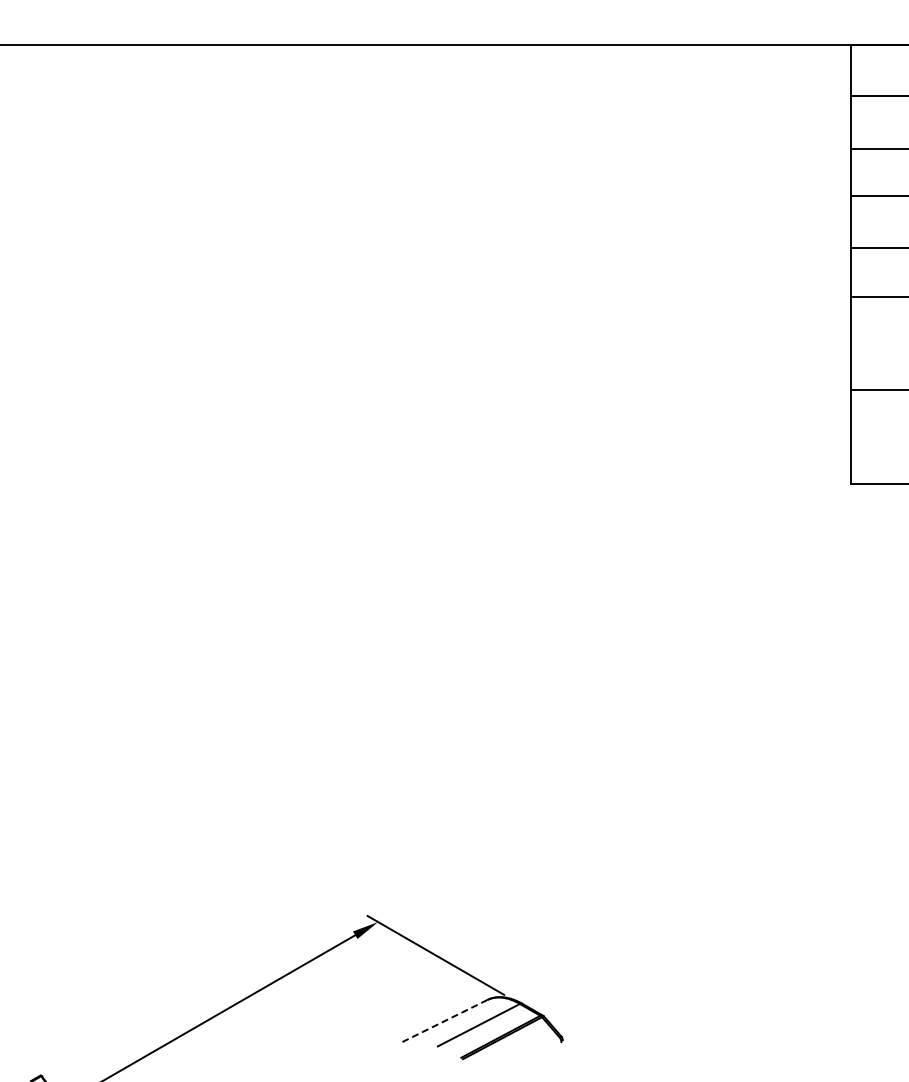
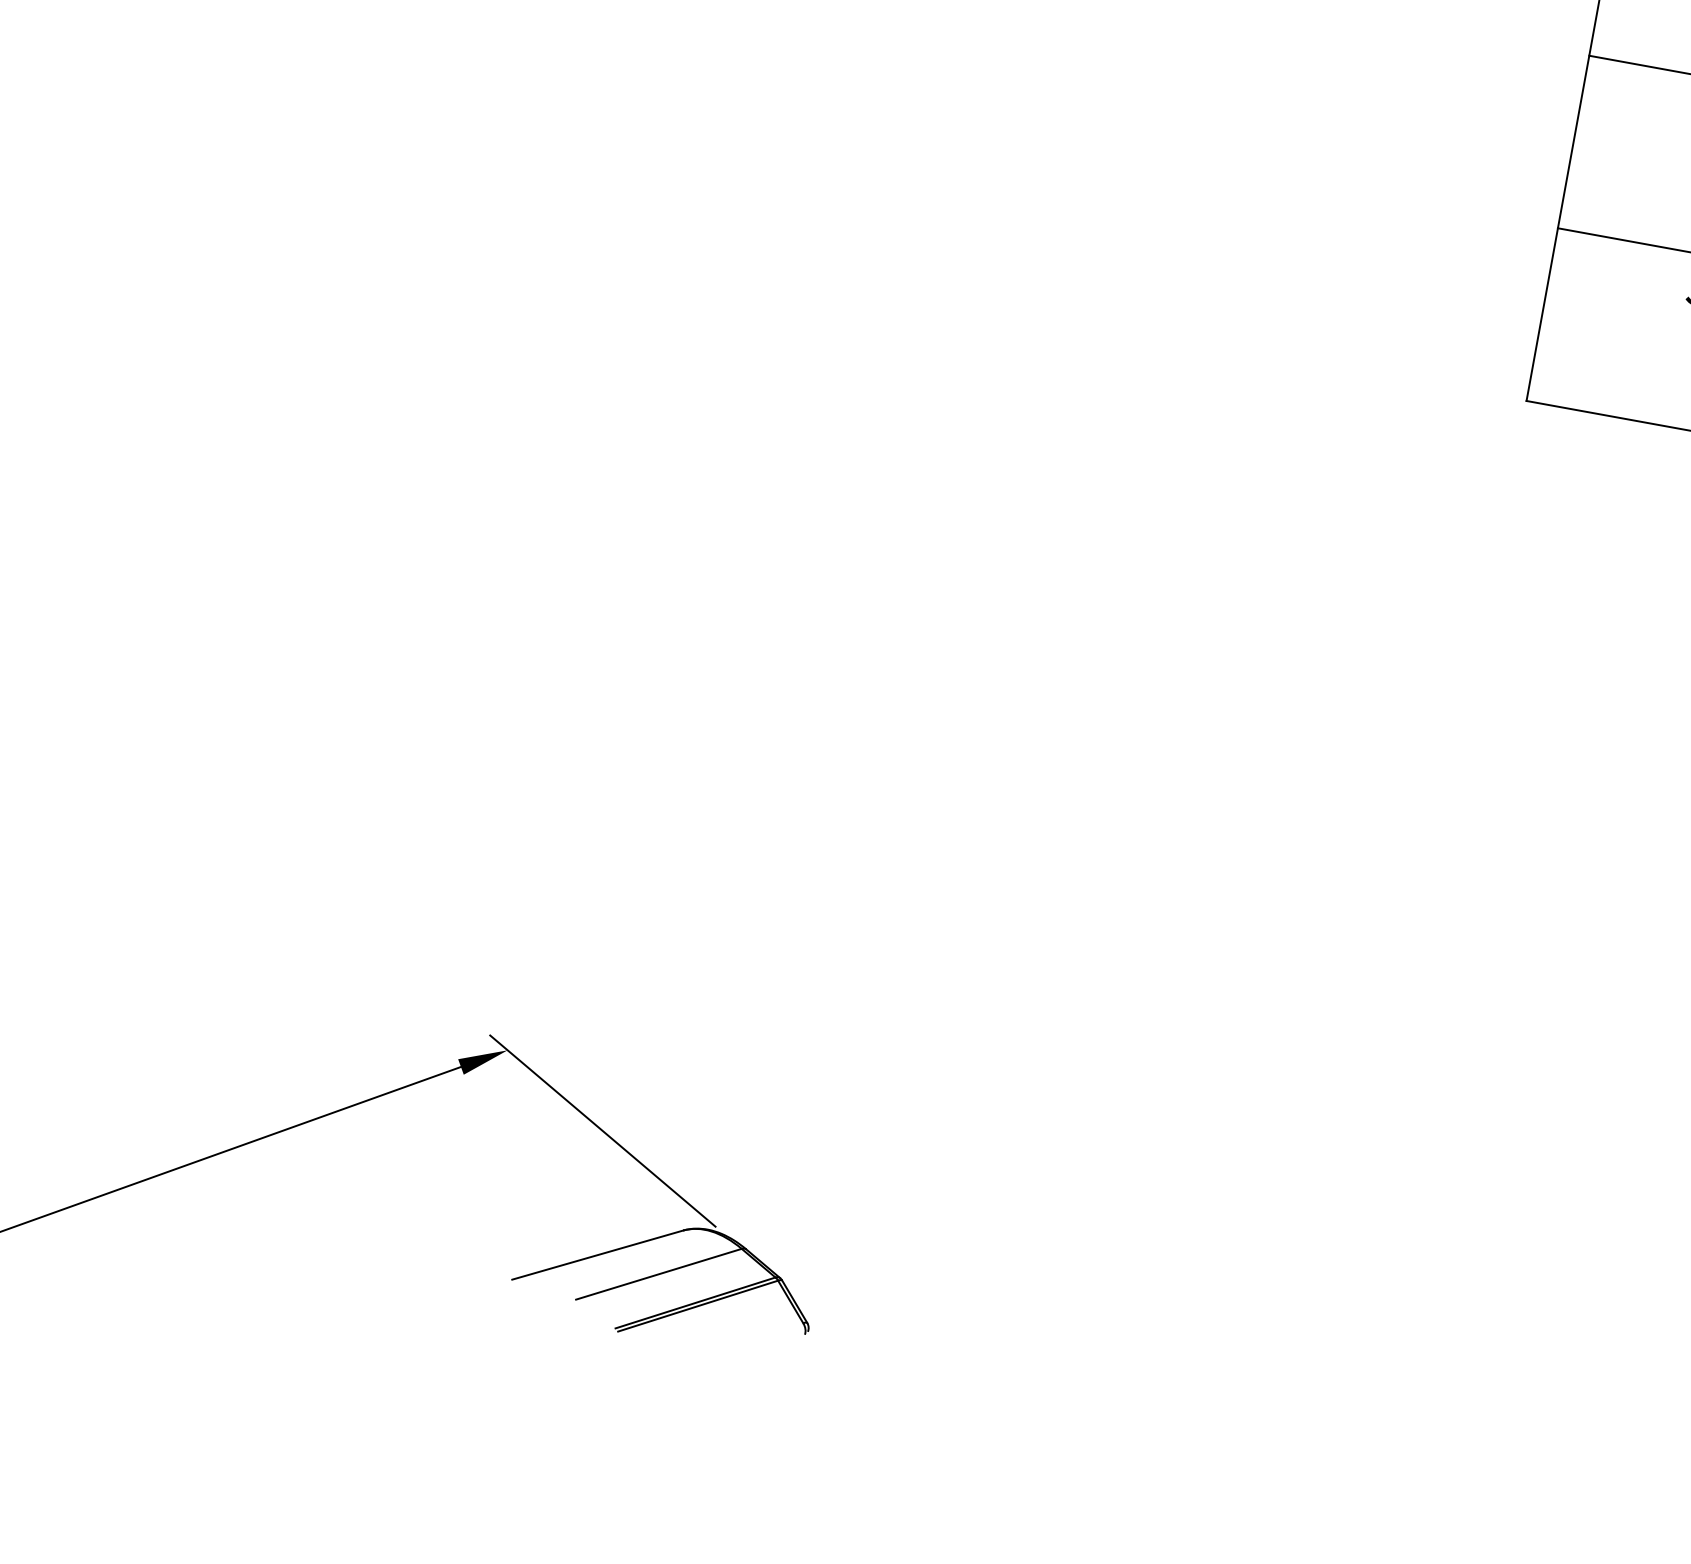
line: (444, 1021) -> (596, 1255), dashed -> solid

